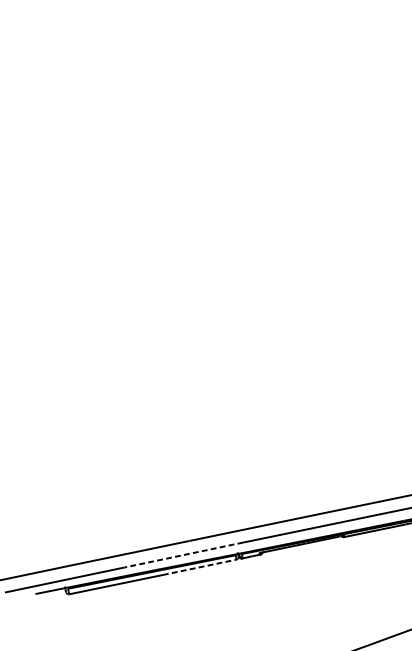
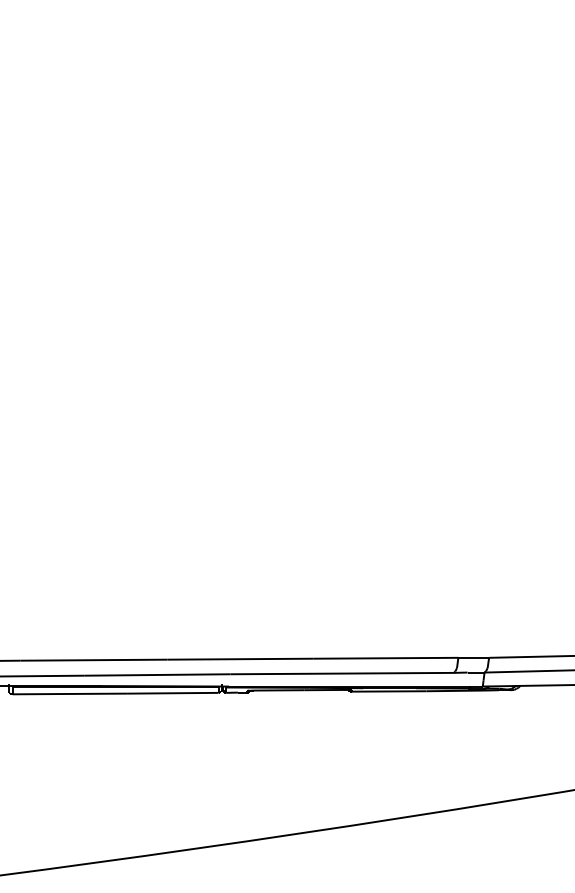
line: (183, 554) -> (156, 674), dashed -> solid
line: (200, 567) -> (173, 693), dashed -> solid

